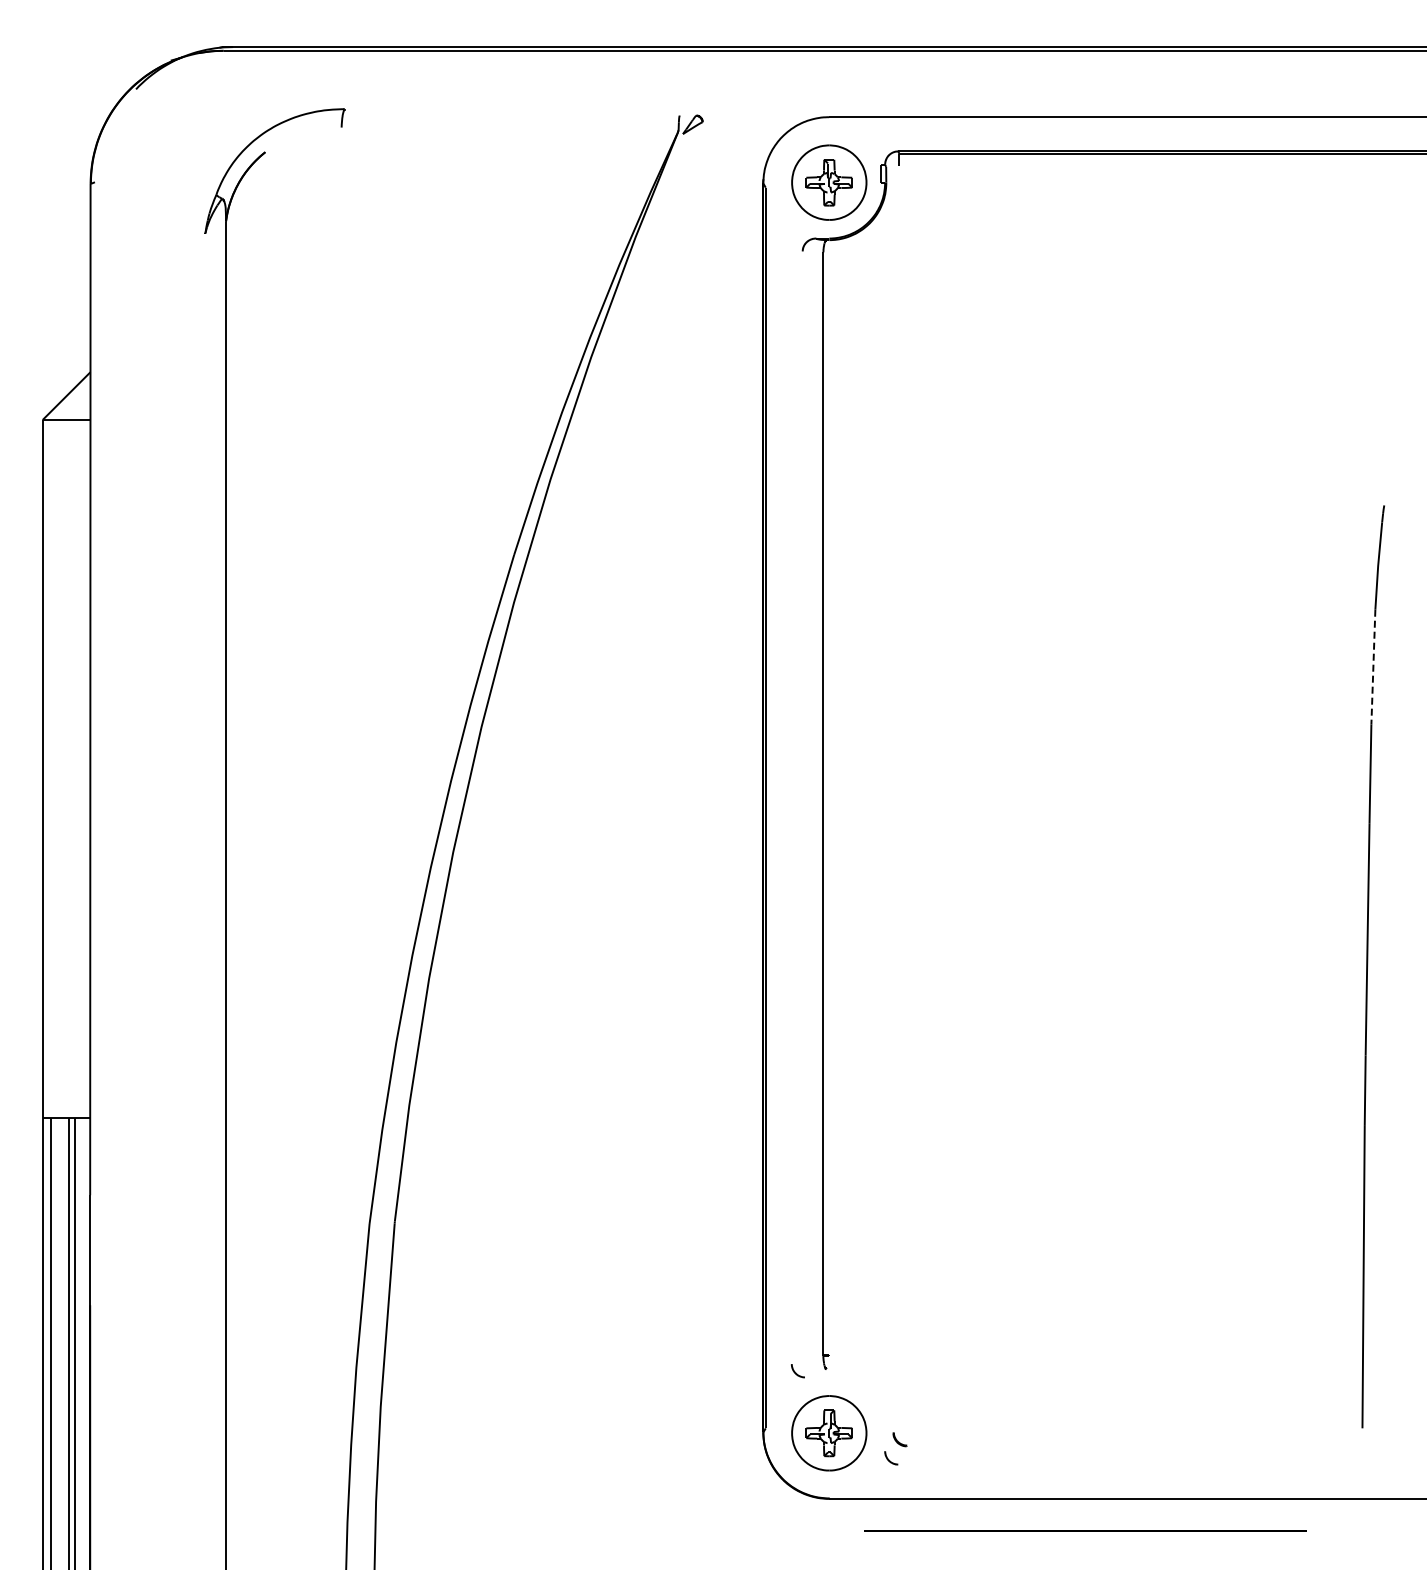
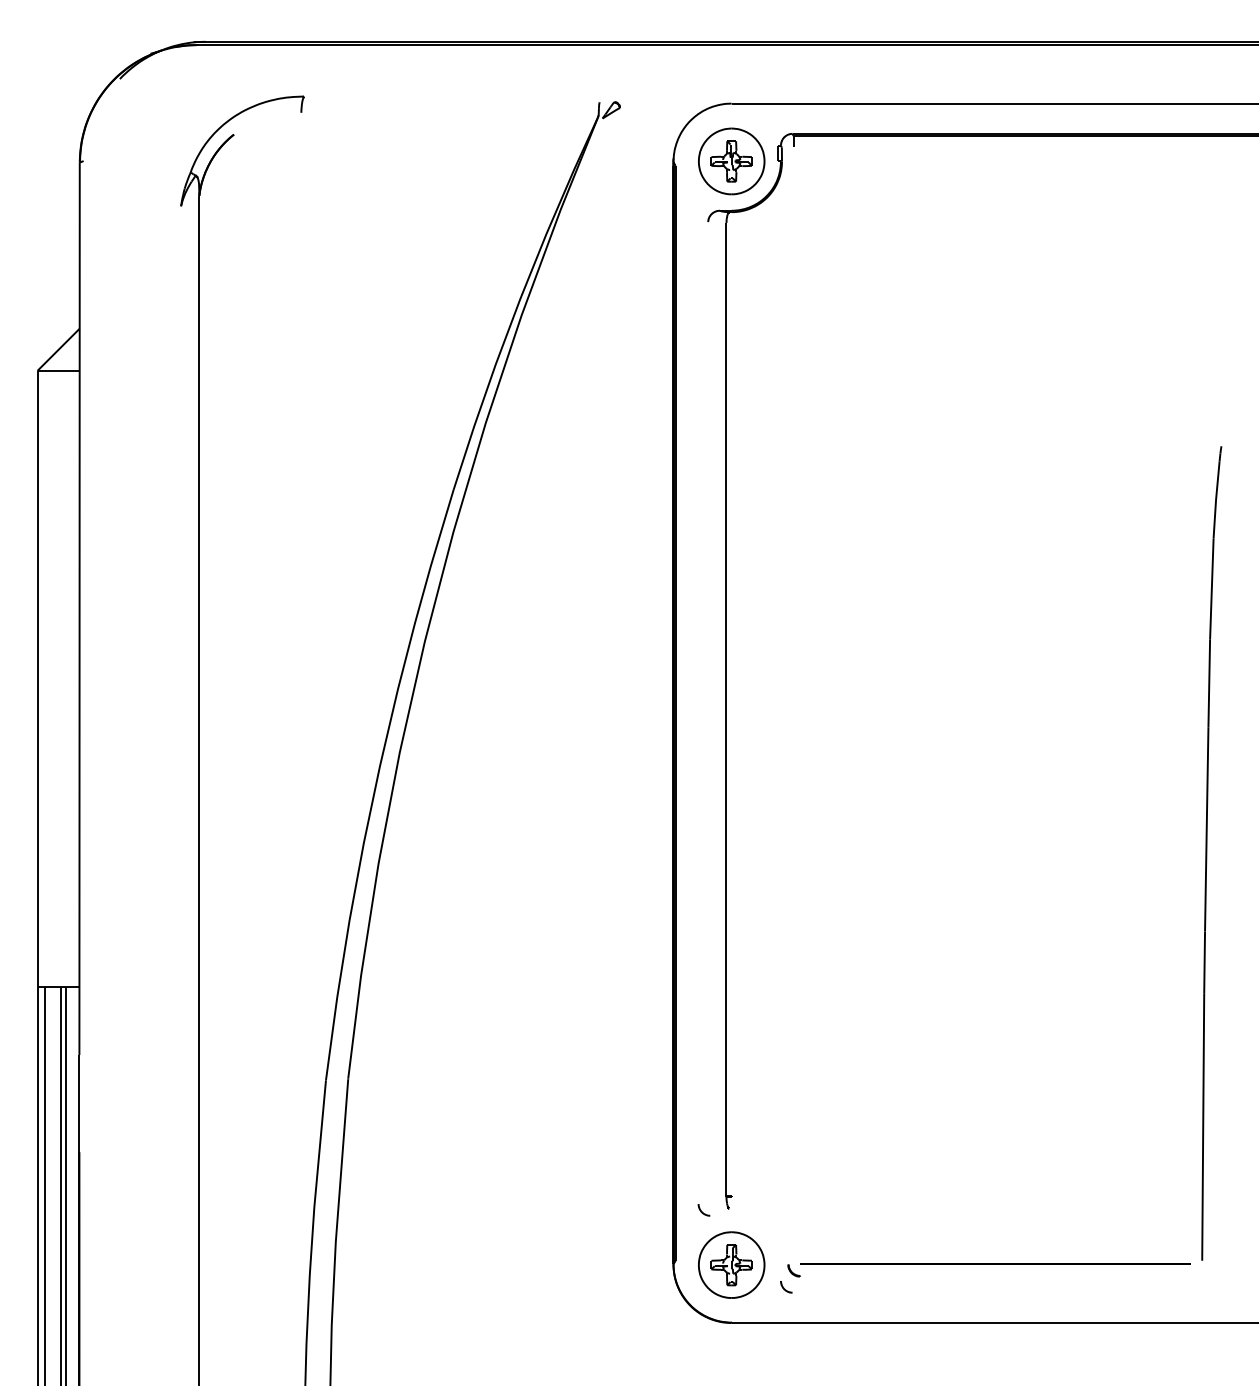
line: (1373, 667) -> (1211, 589), dashed -> solid
line: (1085, 1530) -> (995, 1263), moved

